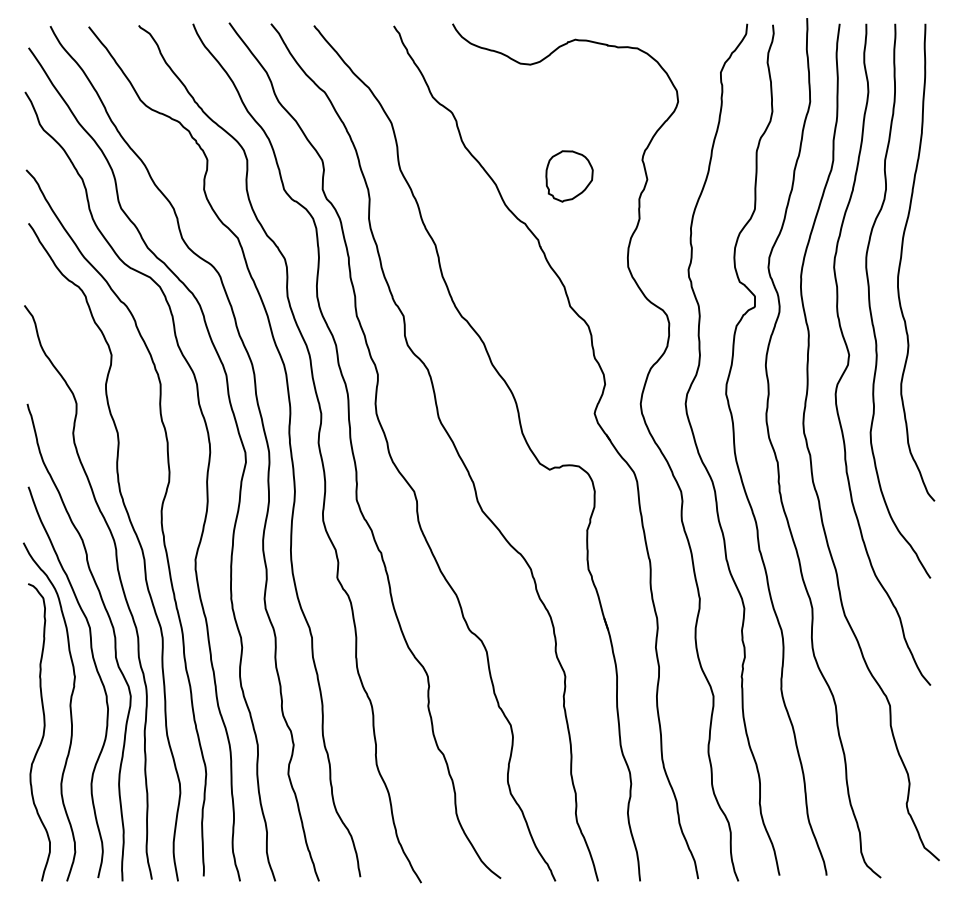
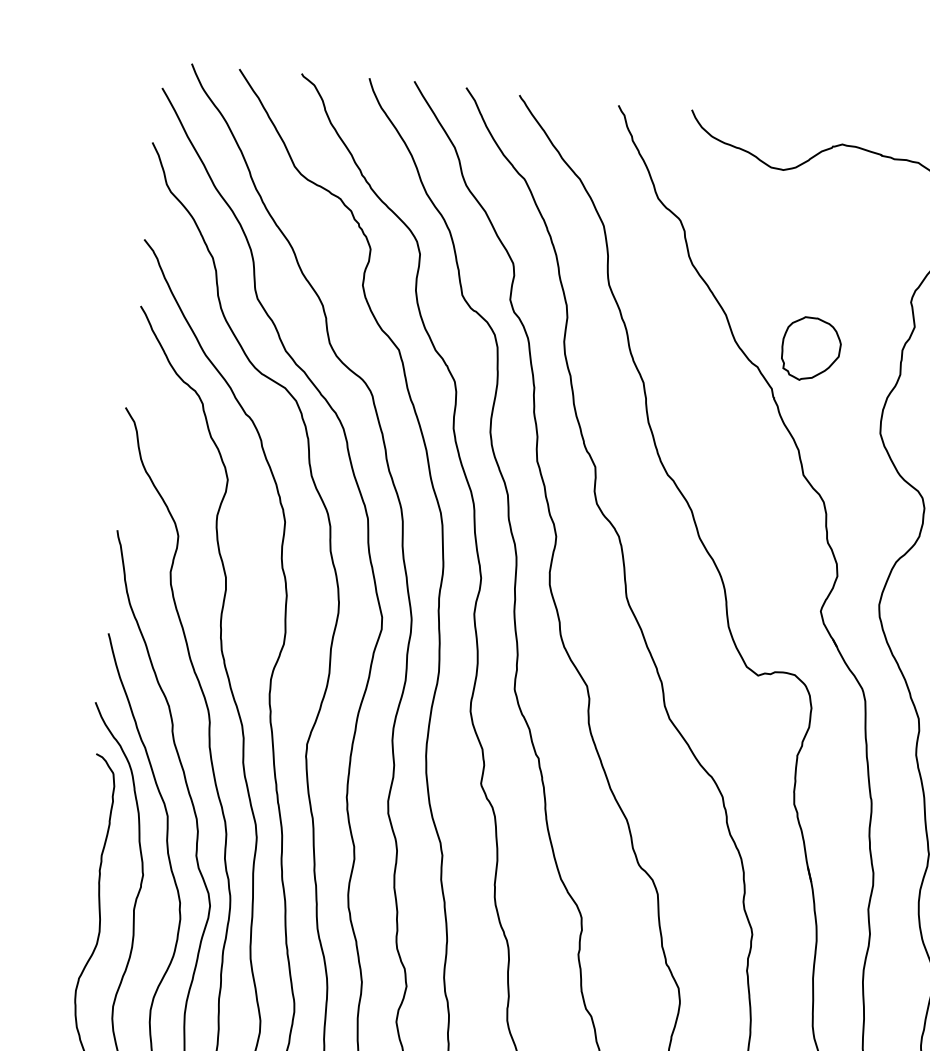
part: (569, 176) -> (811, 349), moved

